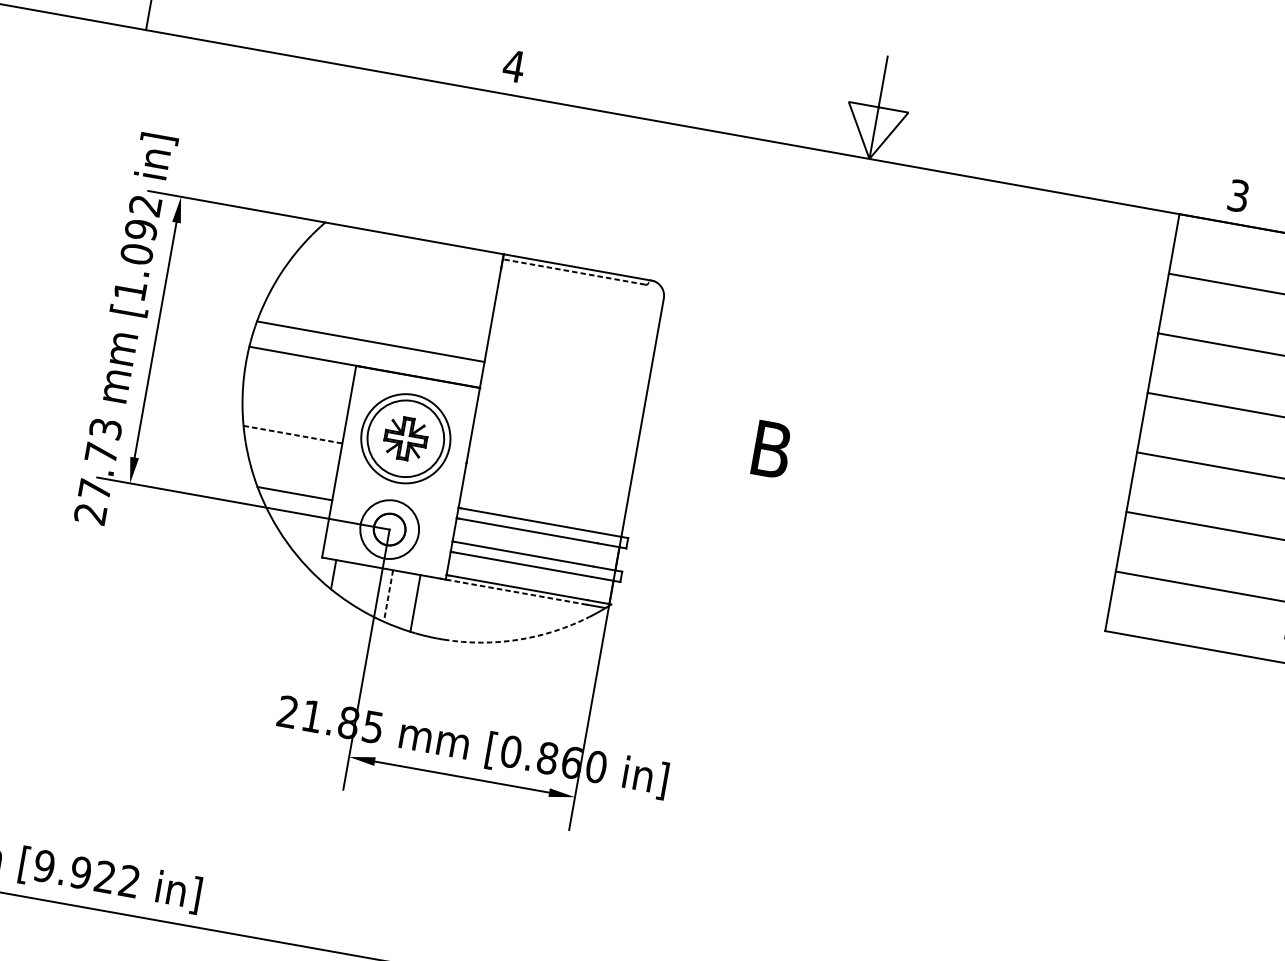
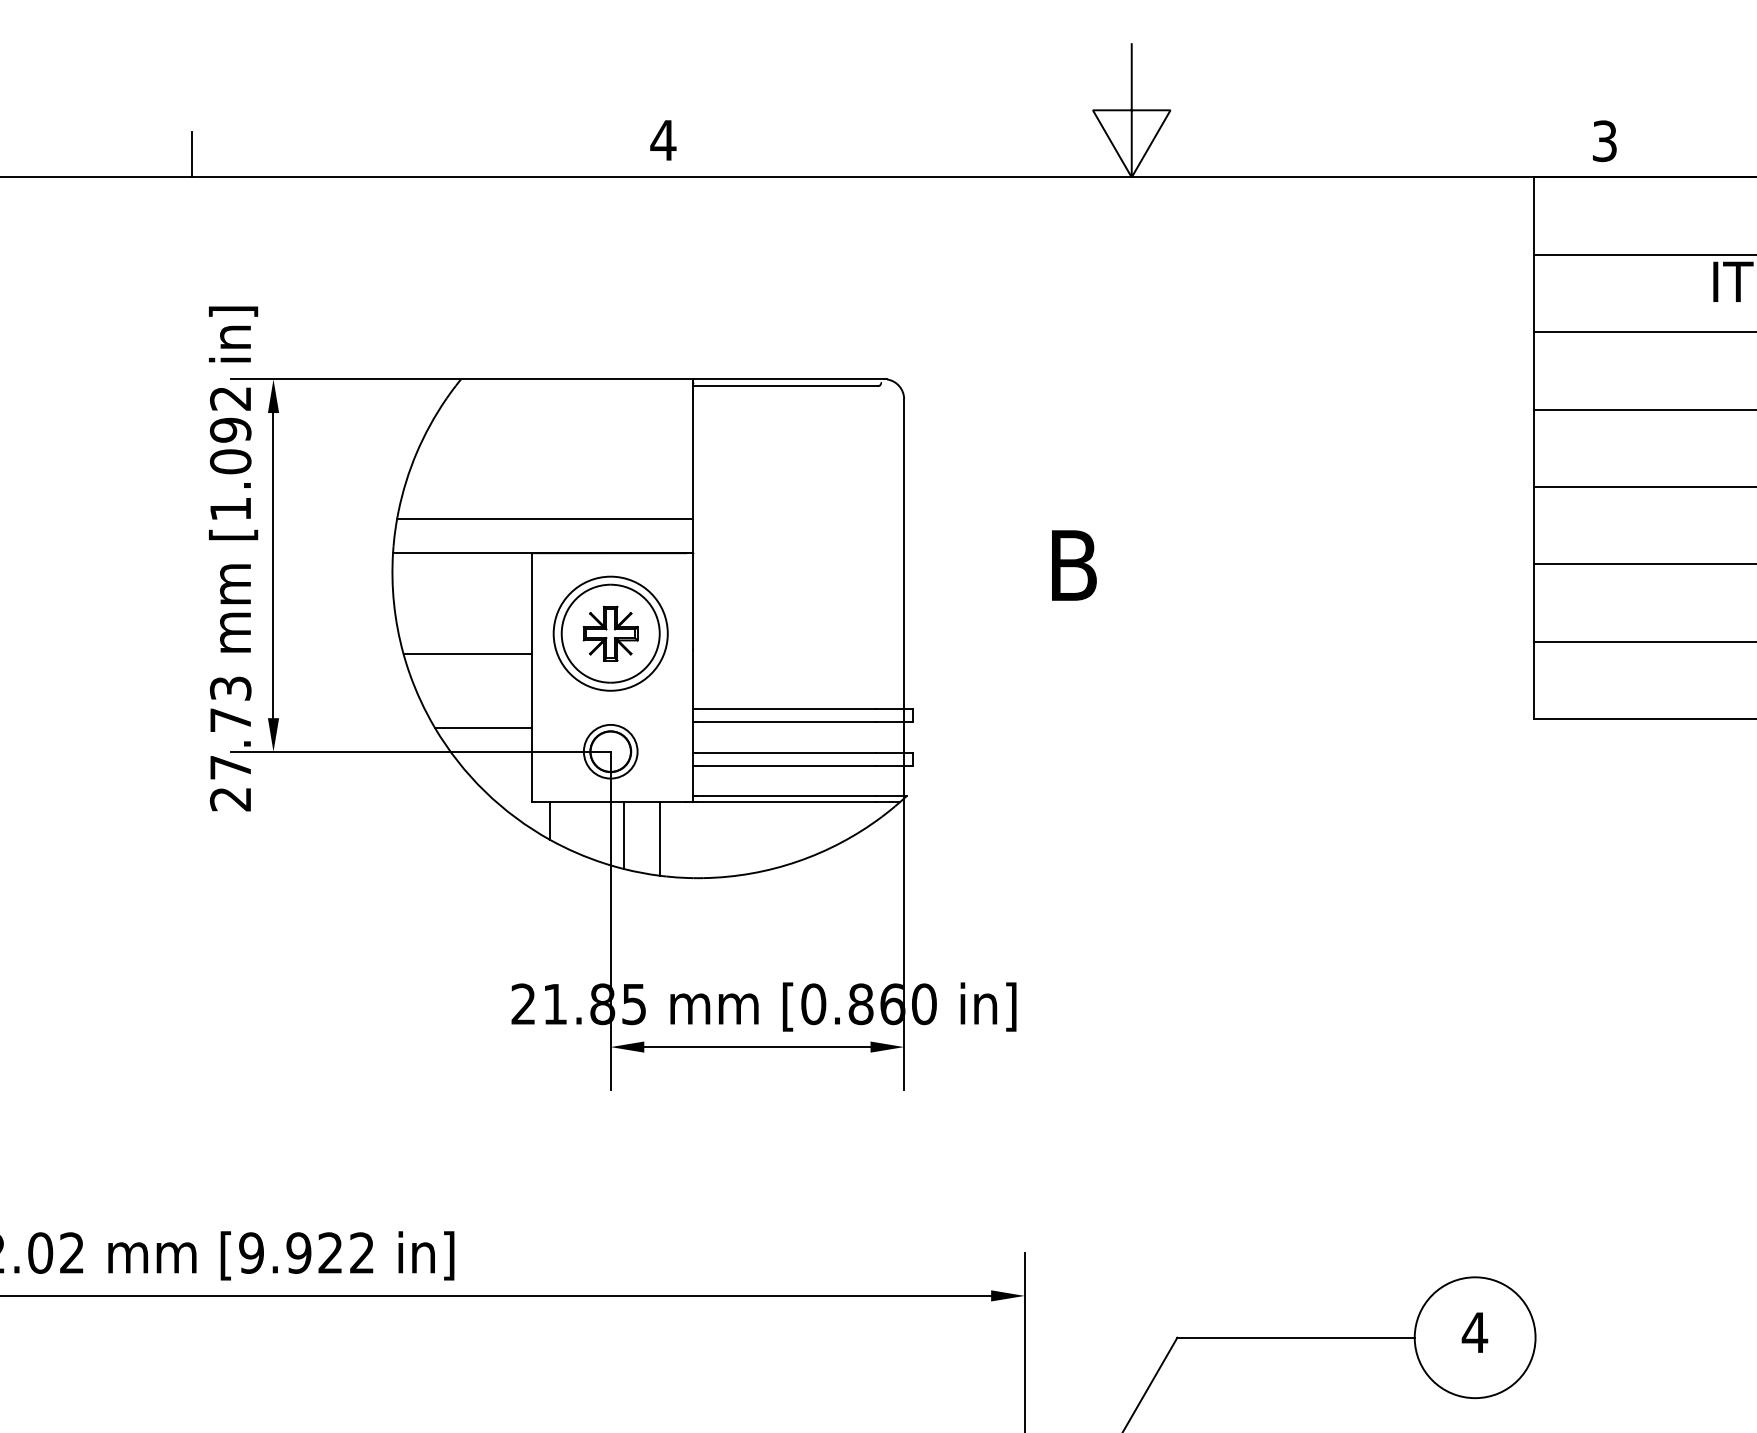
line: (573, 271) -> (784, 385), dashed -> solid
line: (293, 434) -> (468, 653), dashed -> solid
circle: (389, 529) -> (610, 751), size x0.71
line: (517, 592) -> (785, 802), dashed -> solid
line: (388, 596) -> (624, 836), dashed -> solid
arc: (518, 639) -> (797, 861), dashed -> solid

